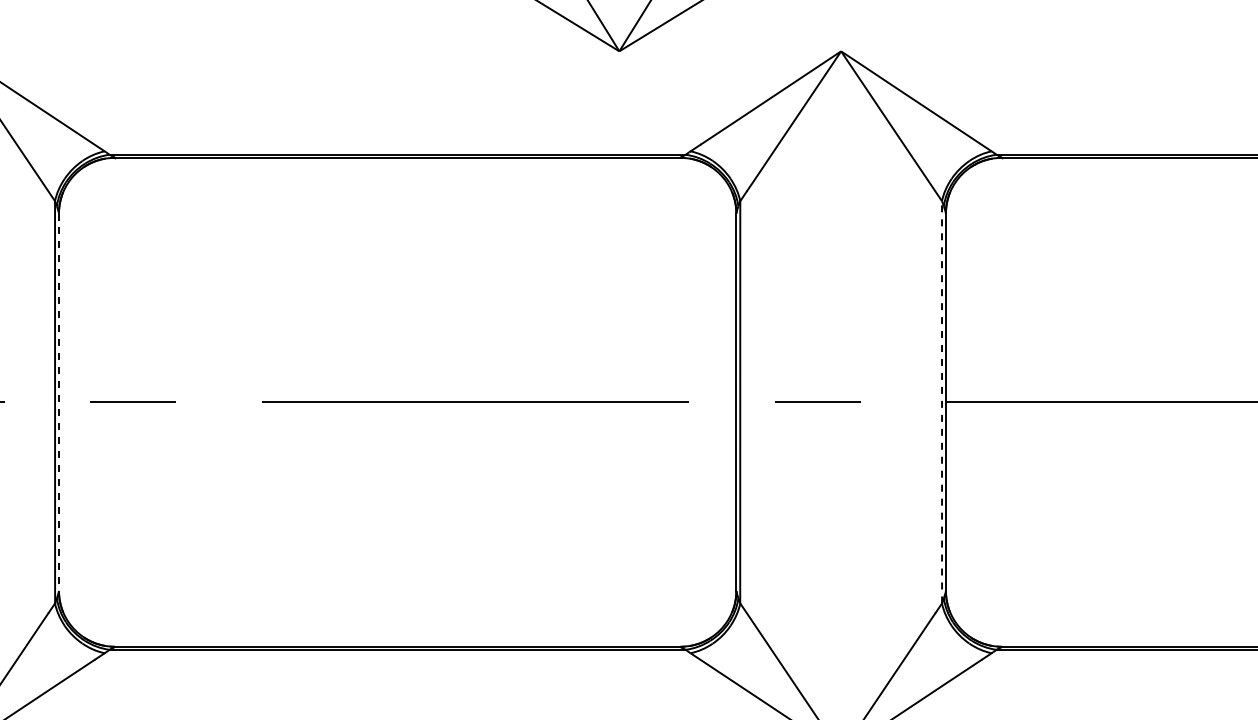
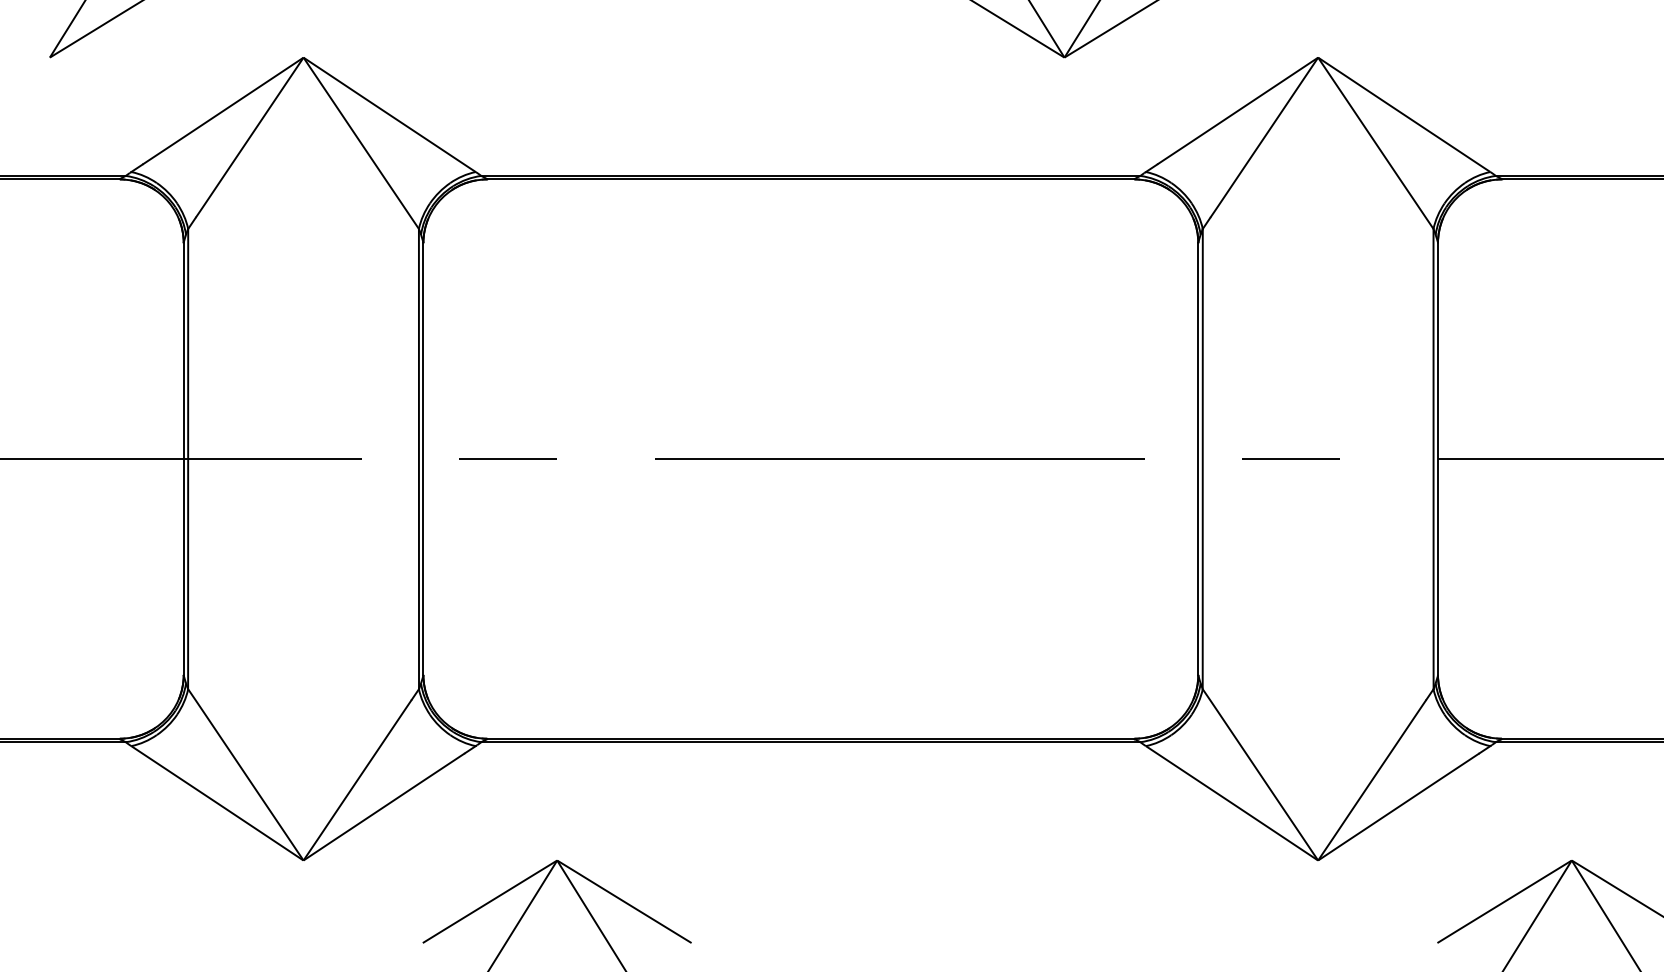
line: (941, 401) -> (1433, 458), dashed -> solid
line: (59, 402) -> (423, 459), dashed -> solid

